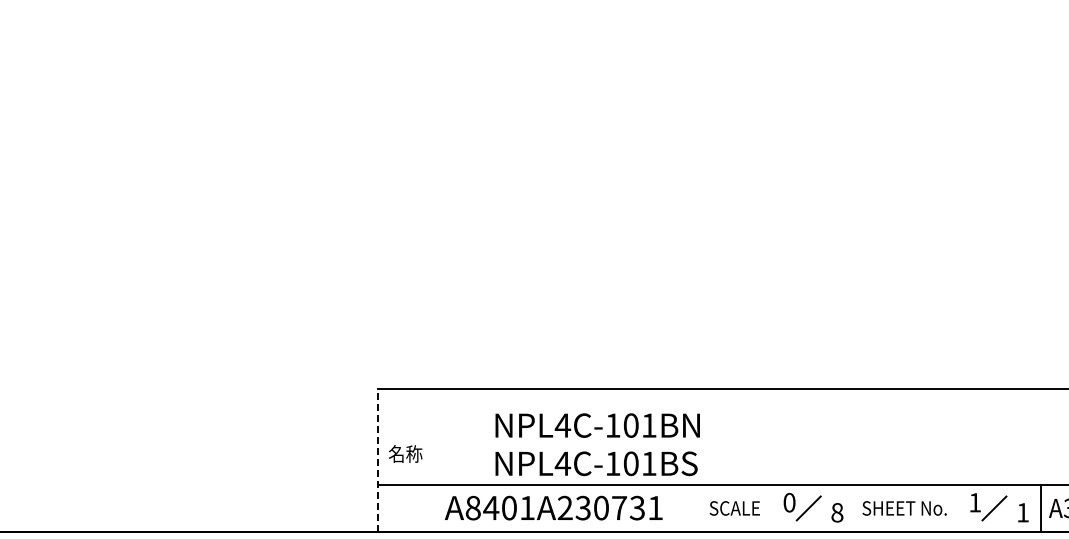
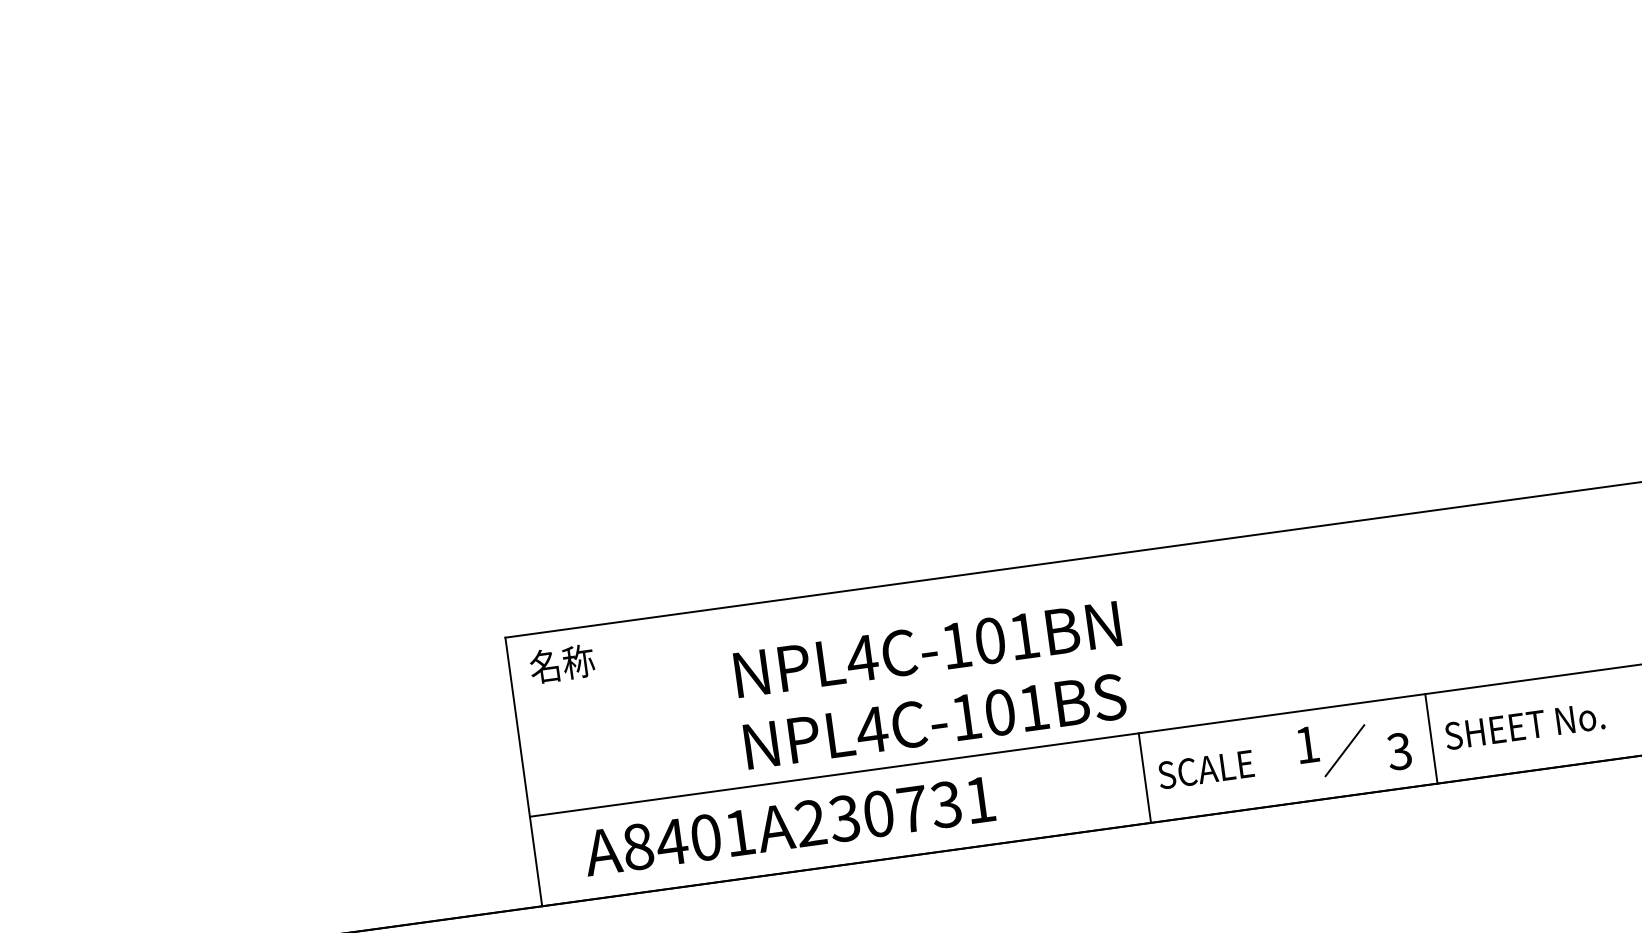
text: (405, 453) -> (561, 663), moved
line: (377, 460) -> (523, 771), dashed -> solid
text: (789, 502) -> (1307, 744), 0 -> 1
part: (553, 507) -> (788, 825), moved
line: (702, 508) -> (1145, 778), added
line: (854, 508) -> (1430, 739), added
text: (837, 512) -> (1399, 750), 8 -> 3

